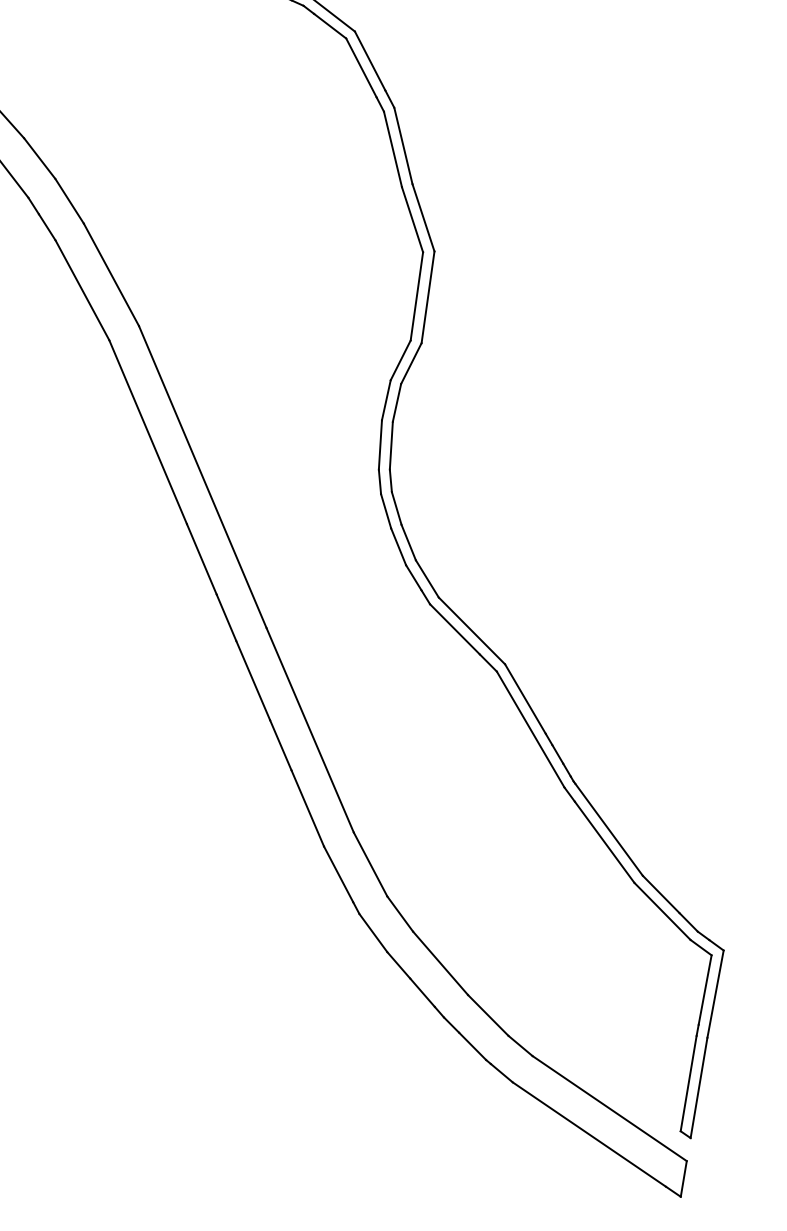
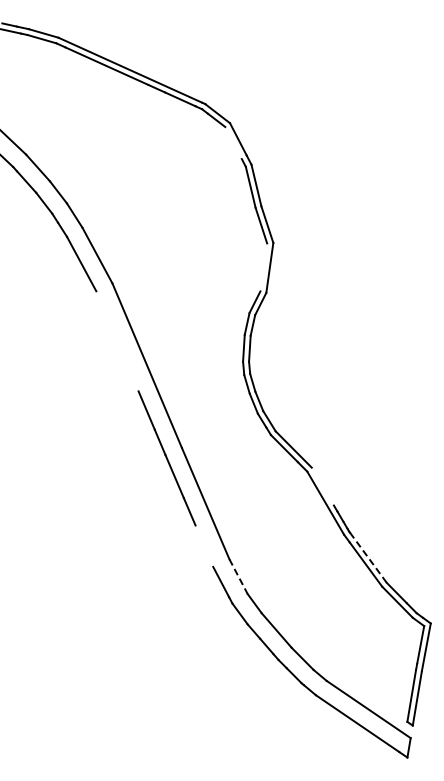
line: (361, 68) -> (233, 143), removed
line: (416, 296) -> (263, 267), removed
line: (148, 432) -> (117, 341), removed
line: (524, 698) -> (322, 486), removed
line: (308, 807) -> (204, 545), removed
line: (609, 831) -> (368, 558), solid -> dashed
line: (370, 864) -> (238, 576), solid -> dashed

